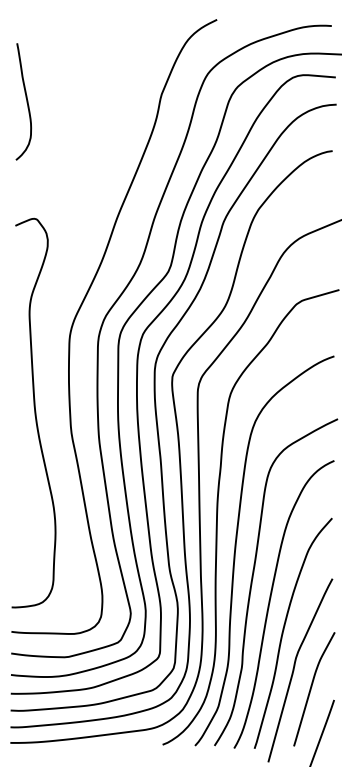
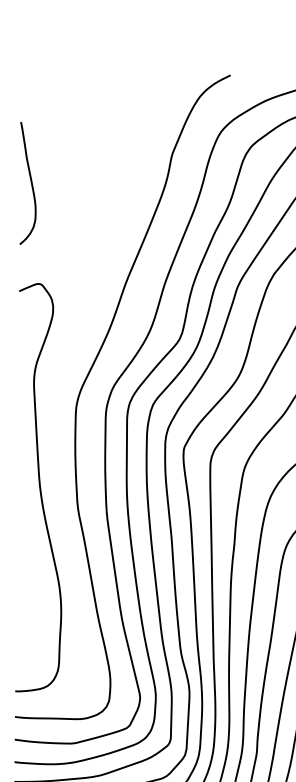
curve: (26, 101) -> (30, 183), moved

